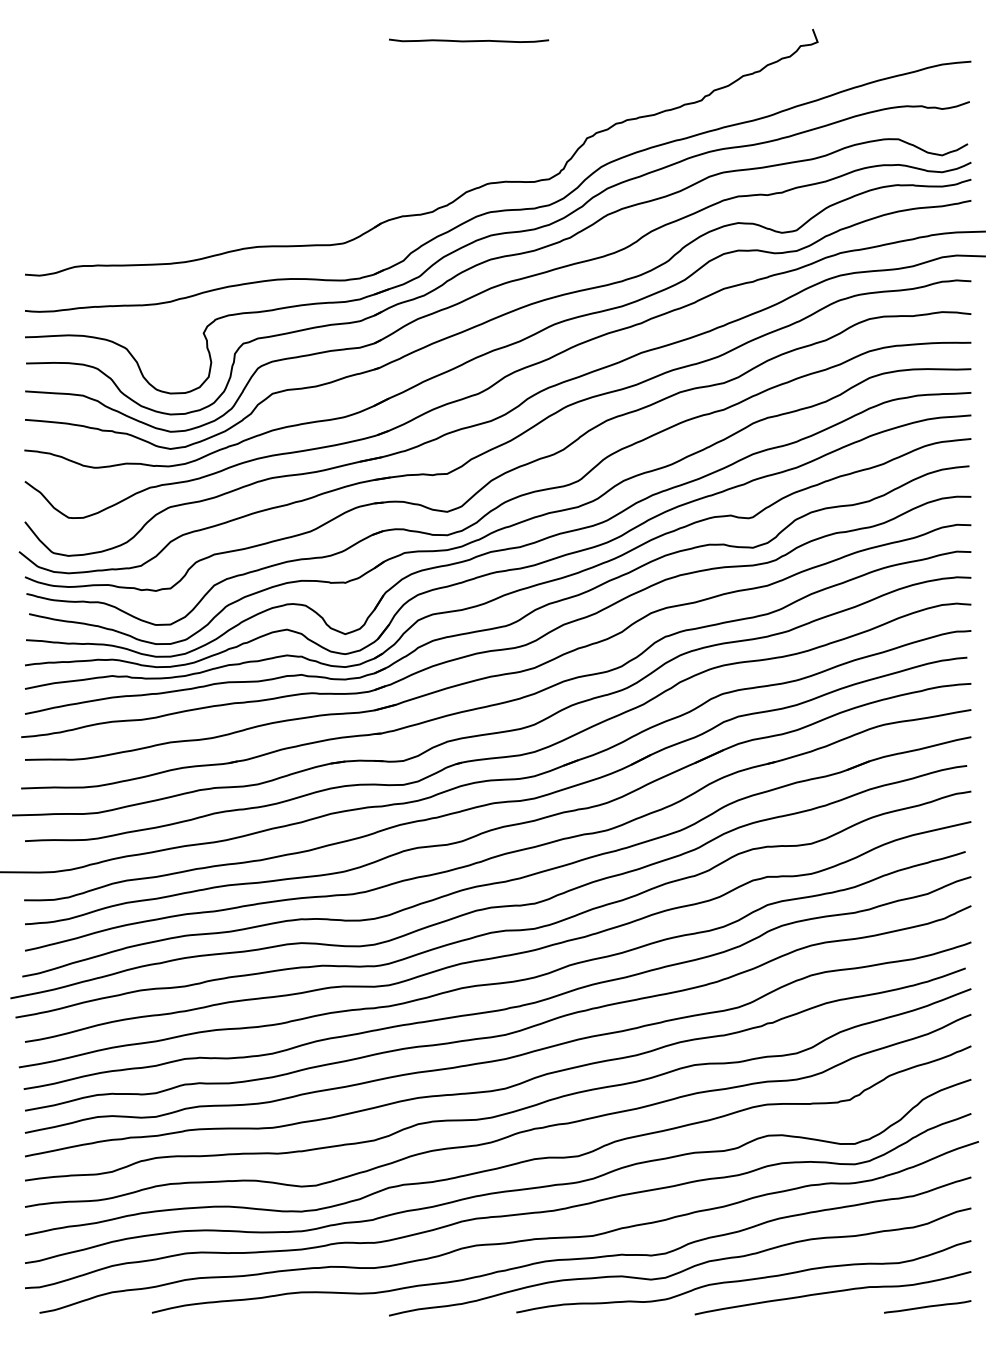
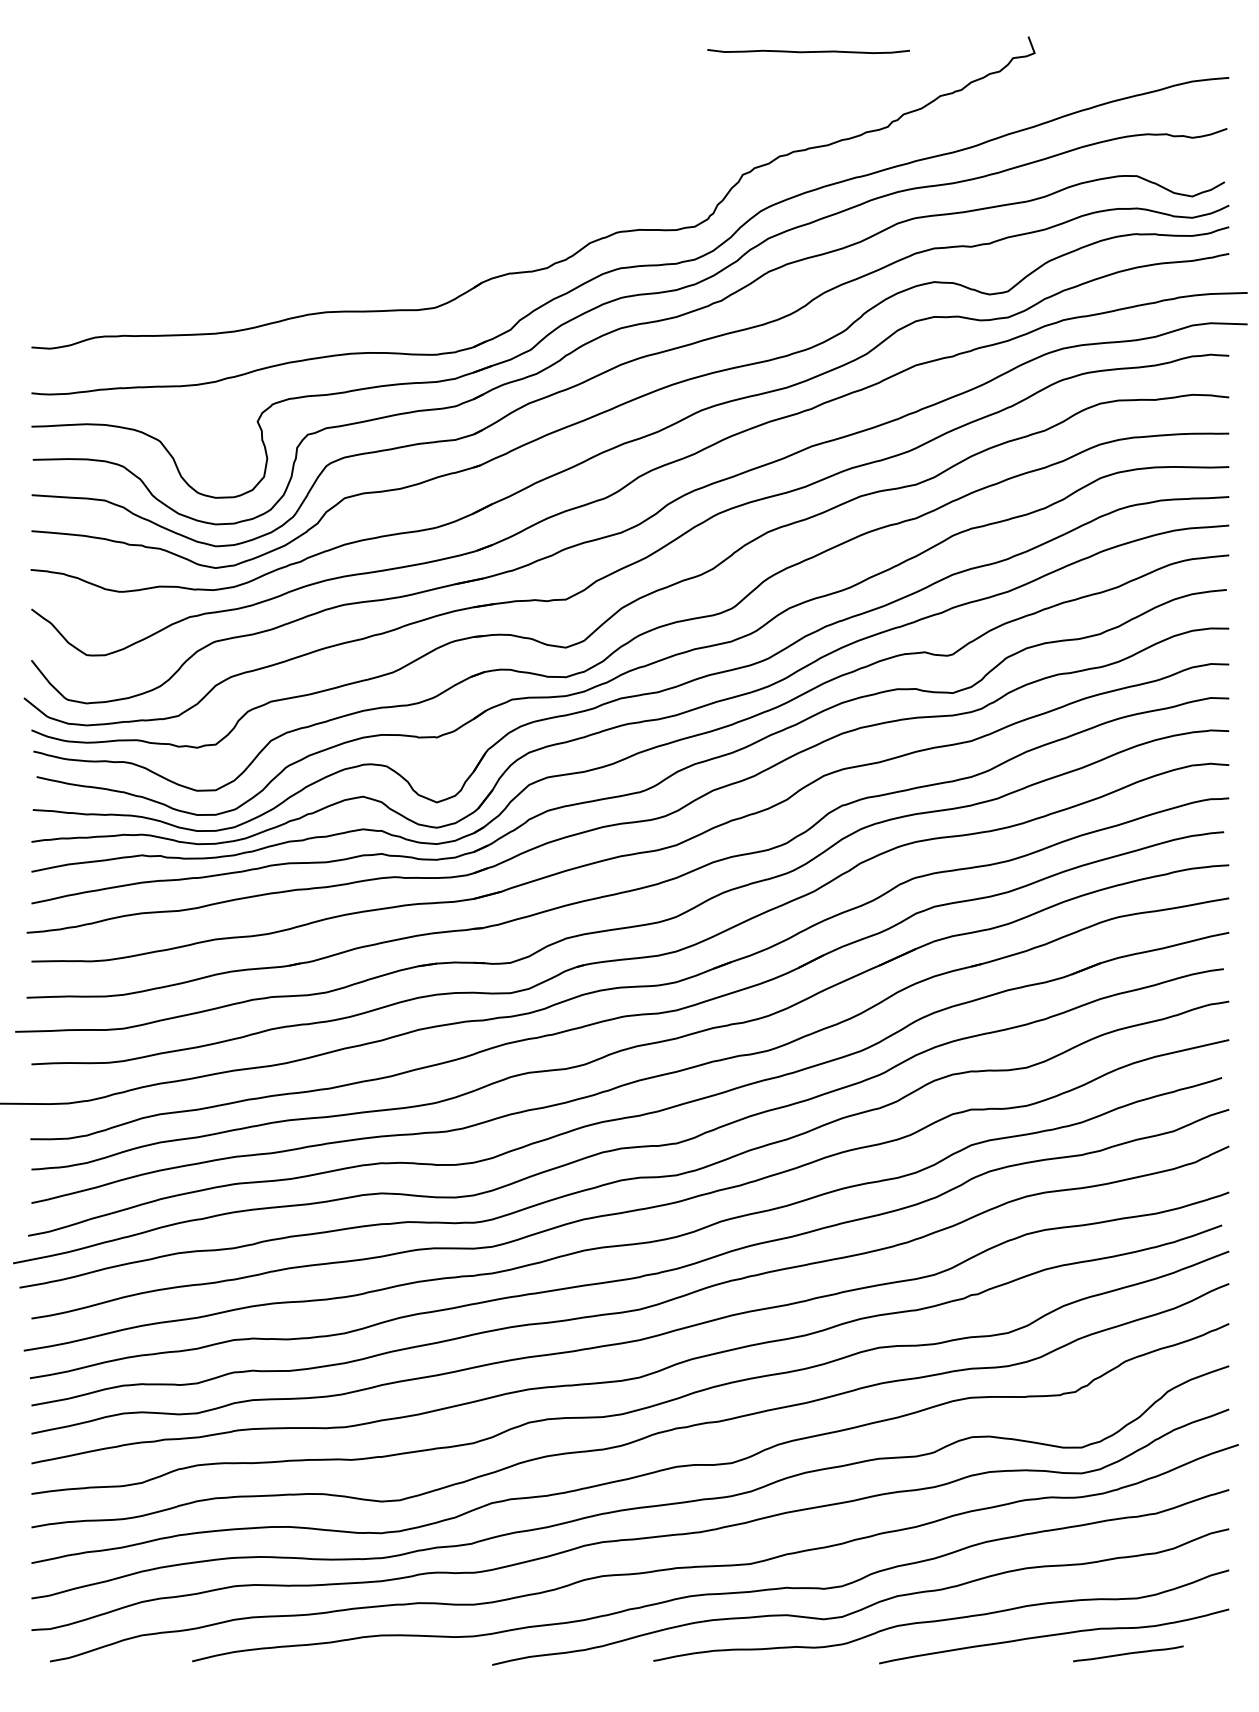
curve: (469, 40) -> (809, 51), moved
line: (927, 1306) -> (1128, 1653), moved

